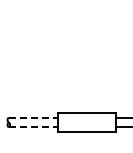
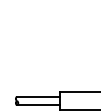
line: (33, 117) -> (38, 96), dashed -> solid
line: (33, 127) -> (38, 105), dashed -> solid

